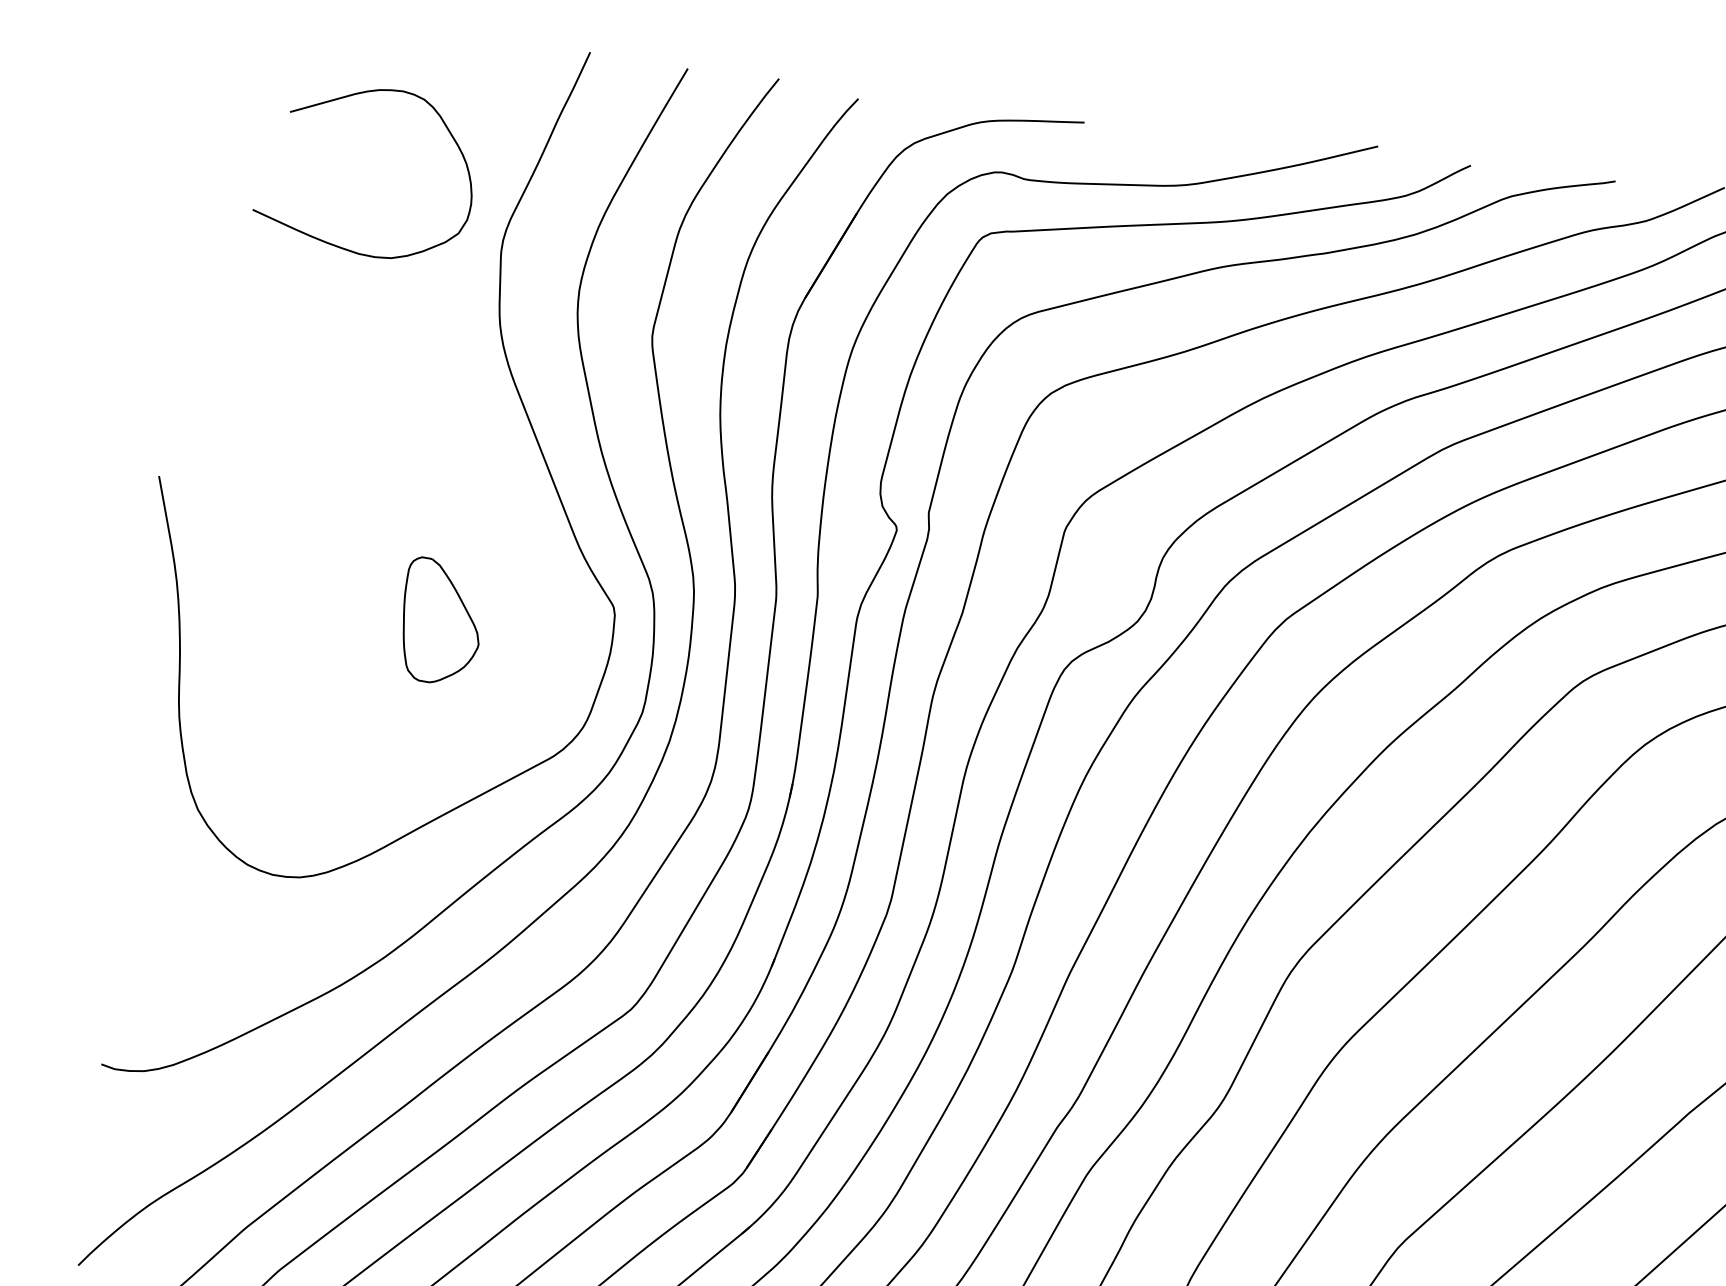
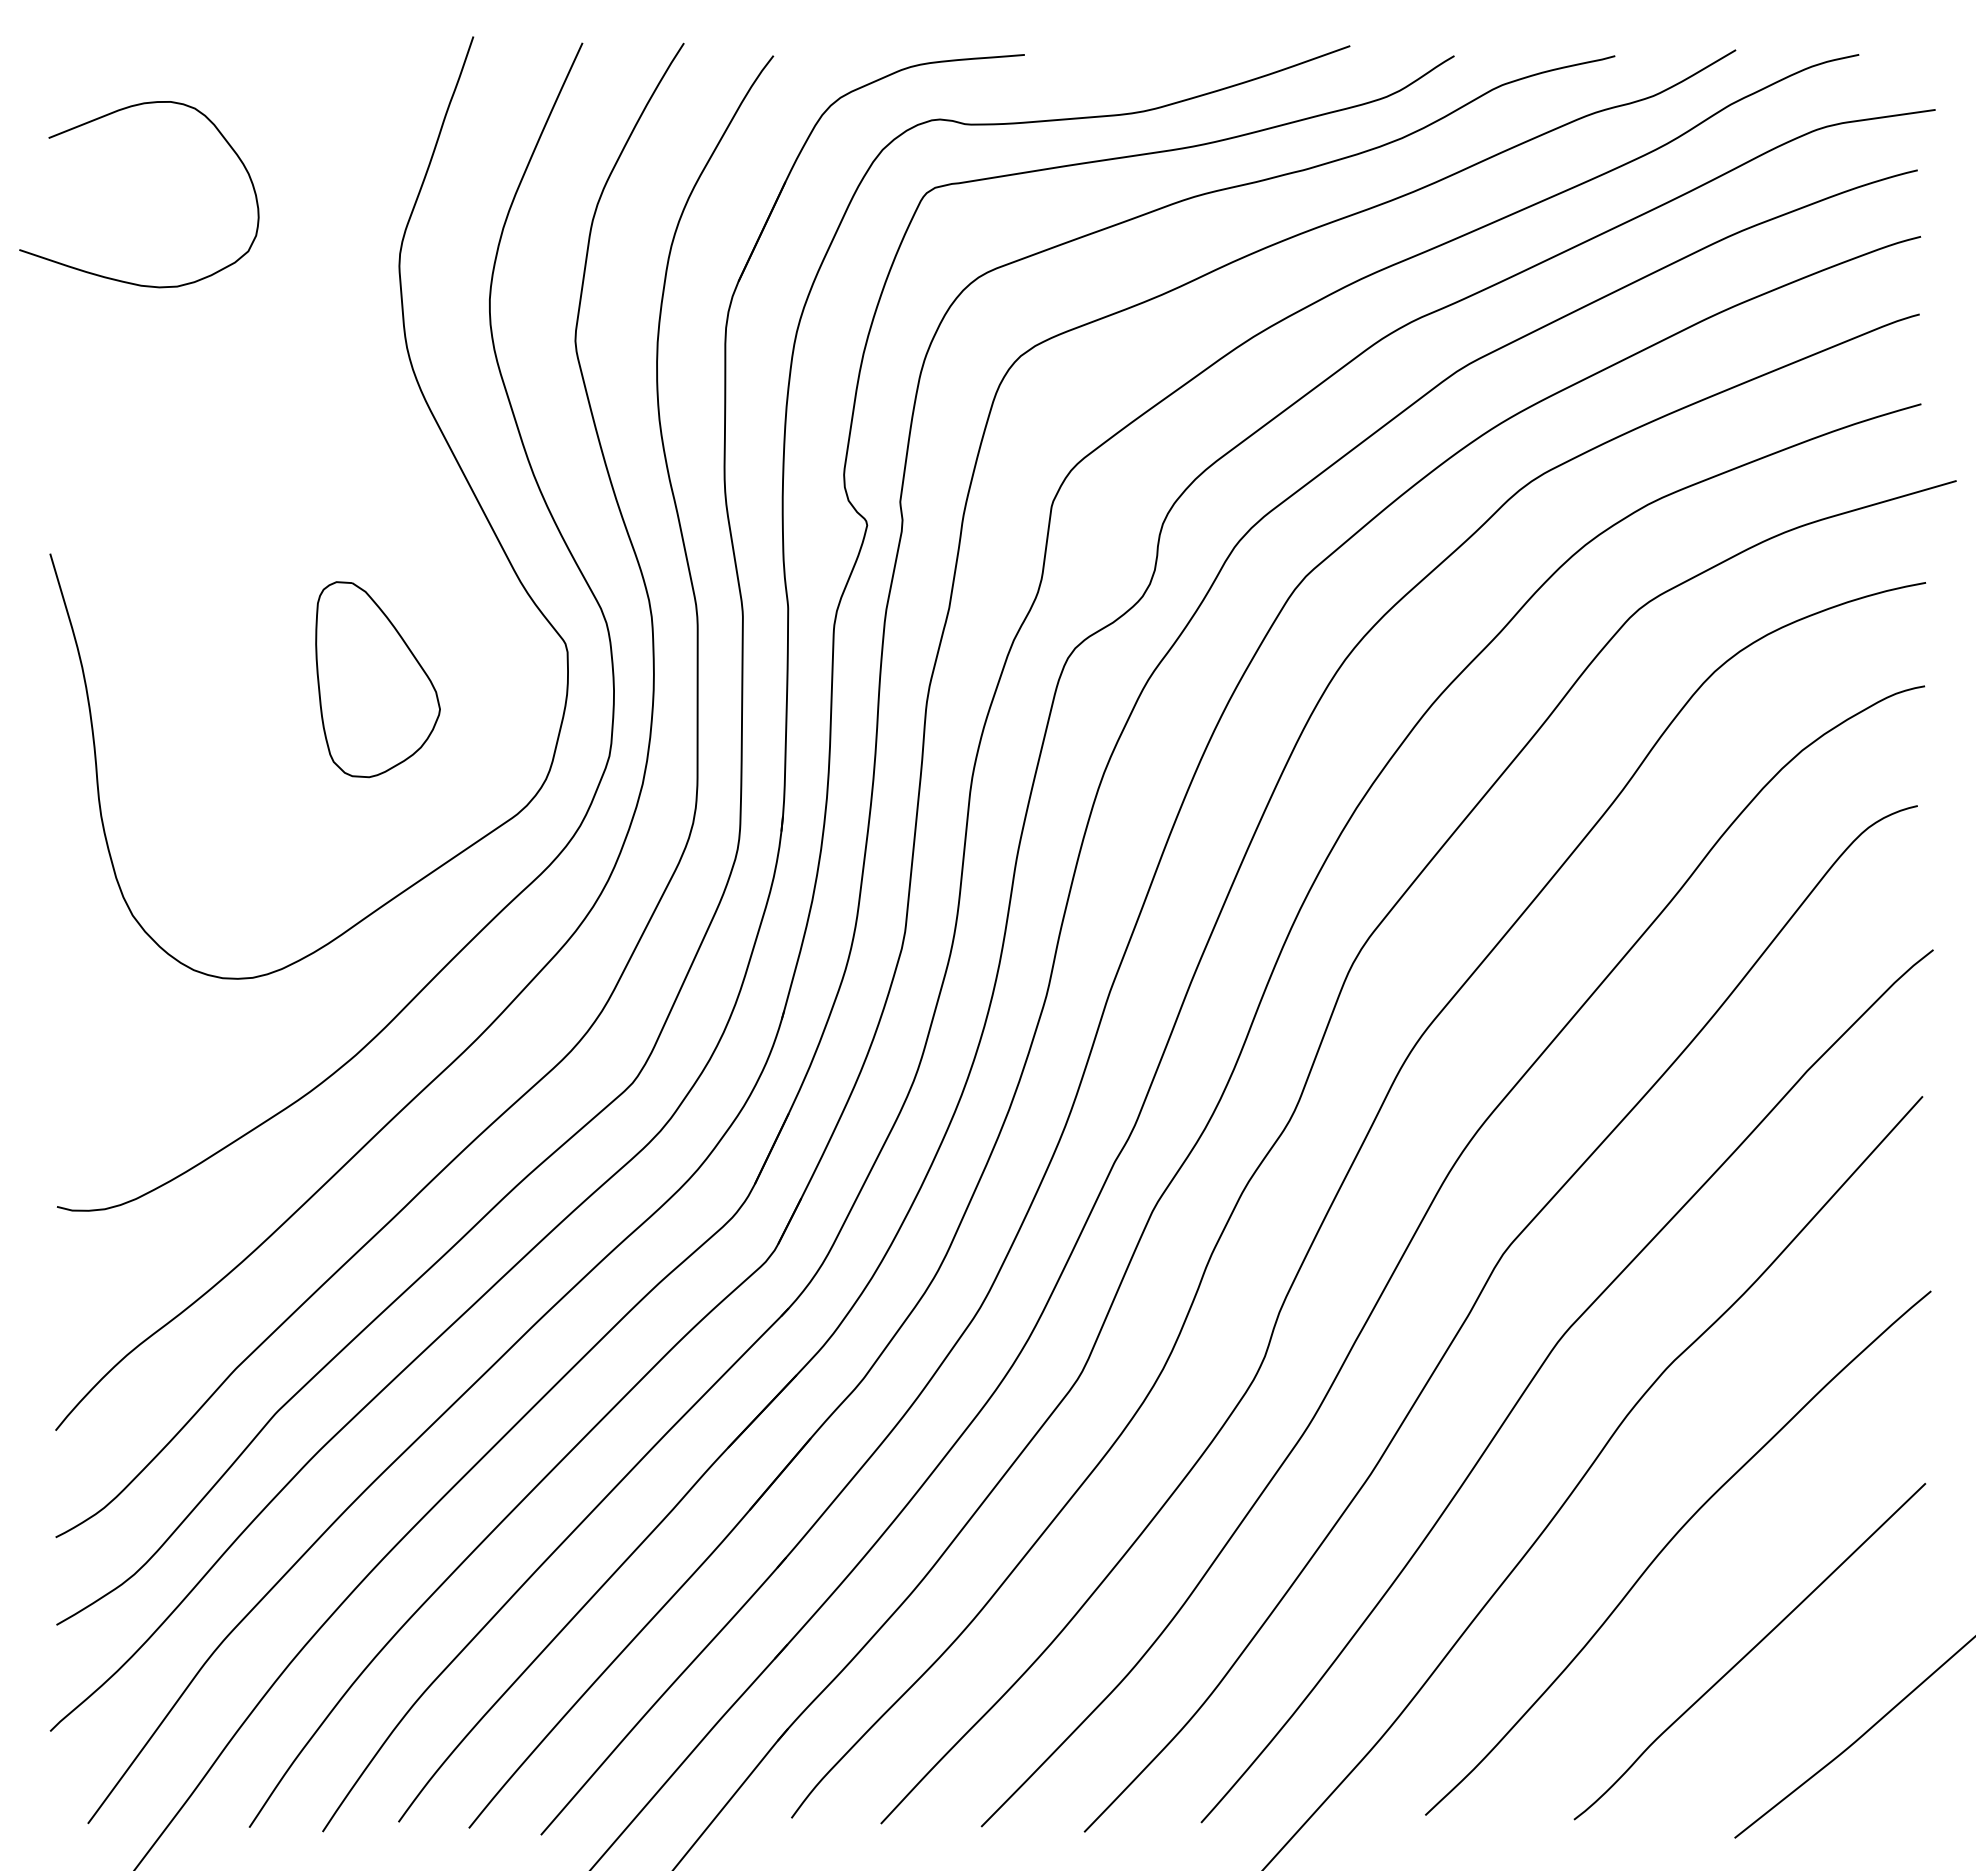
curve: (344, 98) -> (106, 116), moved
part: (441, 621) -> (377, 679), size x1.43

